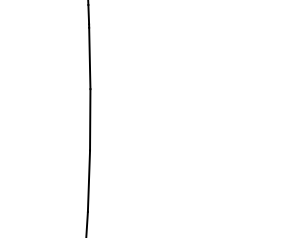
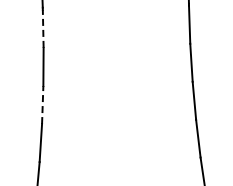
line: (90, 57) -> (43, 28), solid -> dashed
line: (88, 180) -> (42, 104), solid -> dashed

